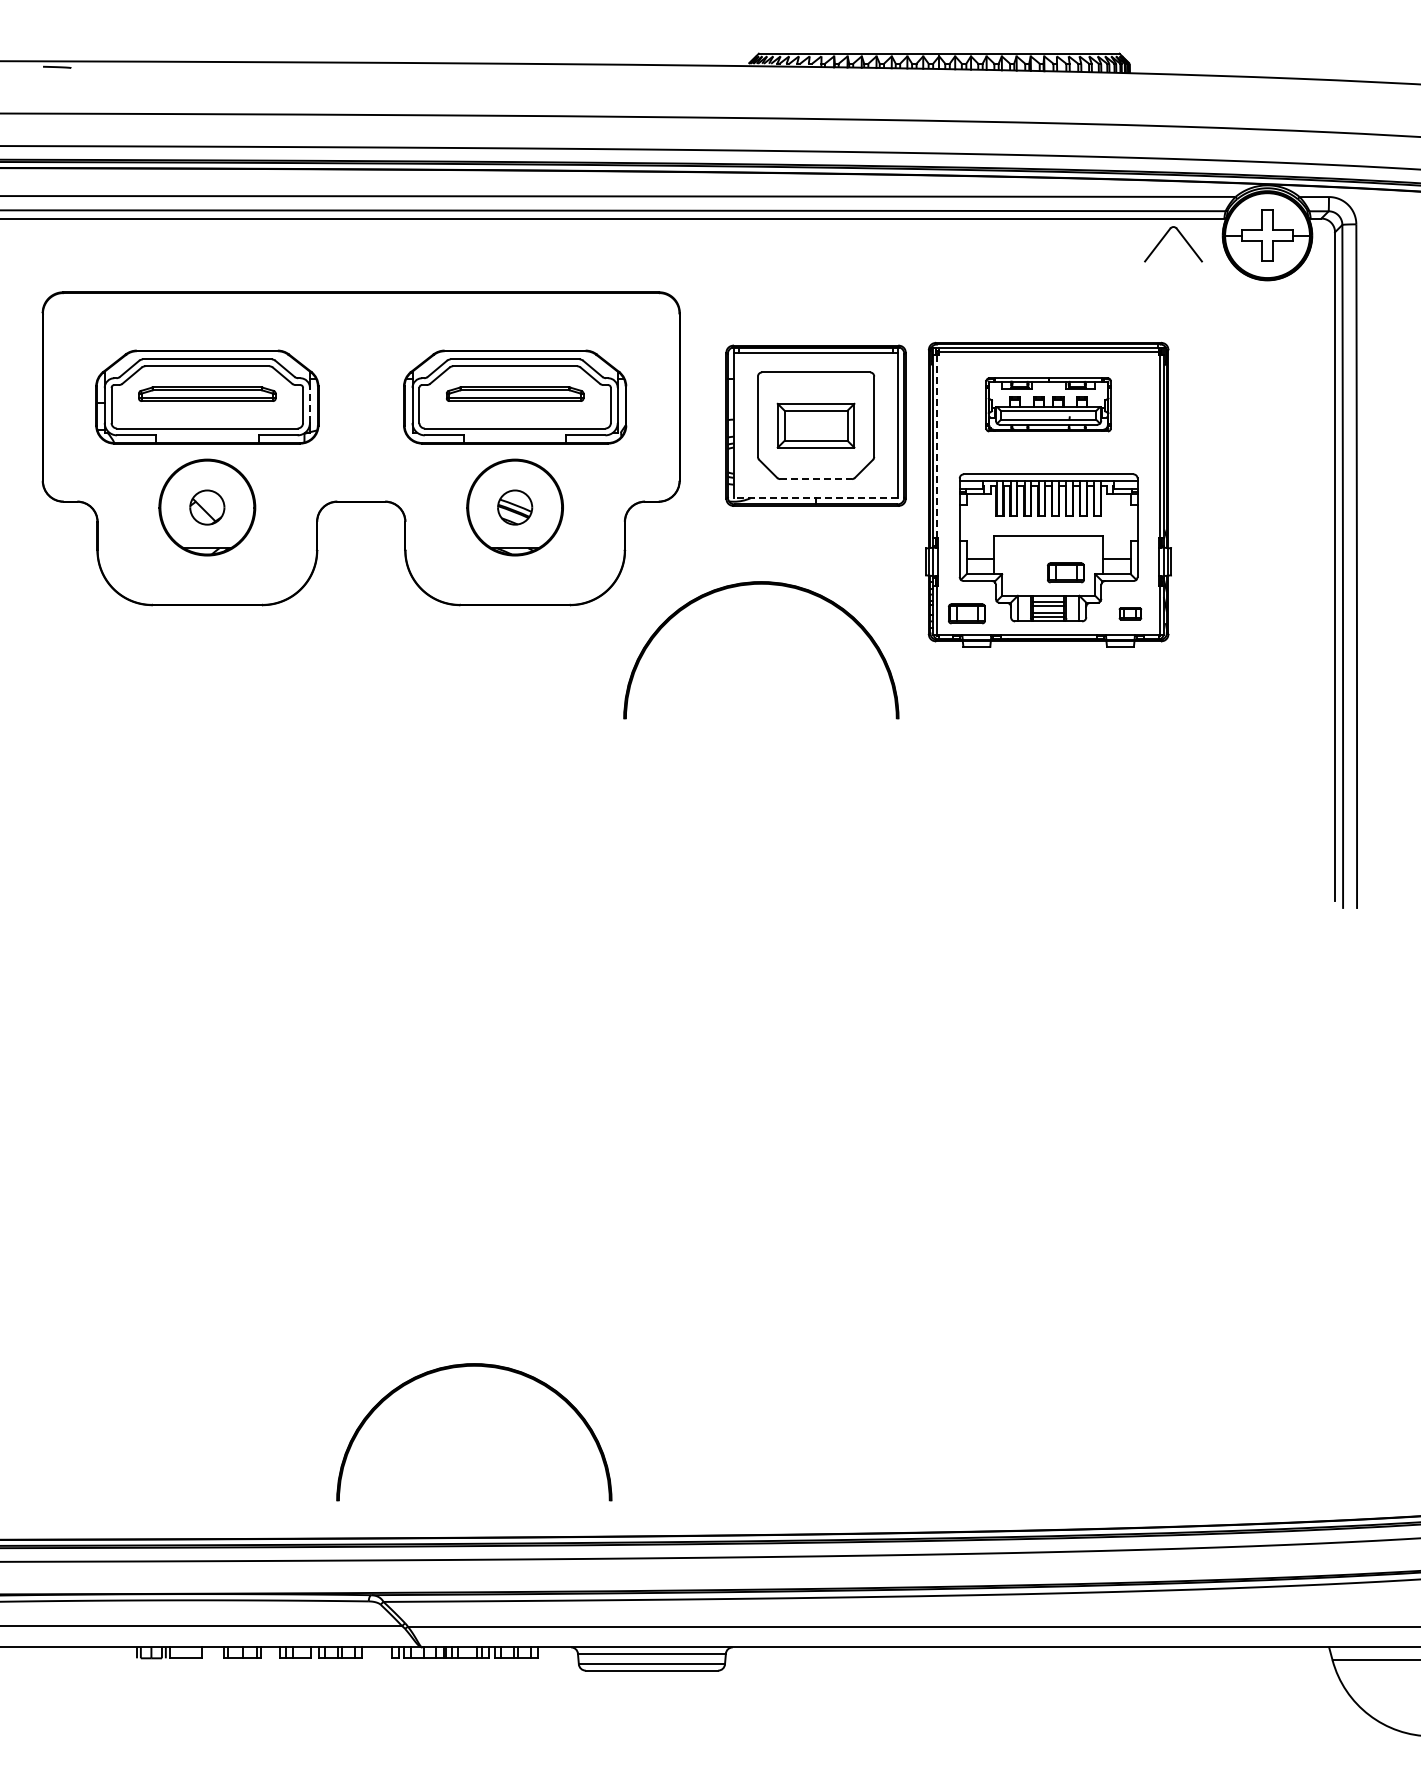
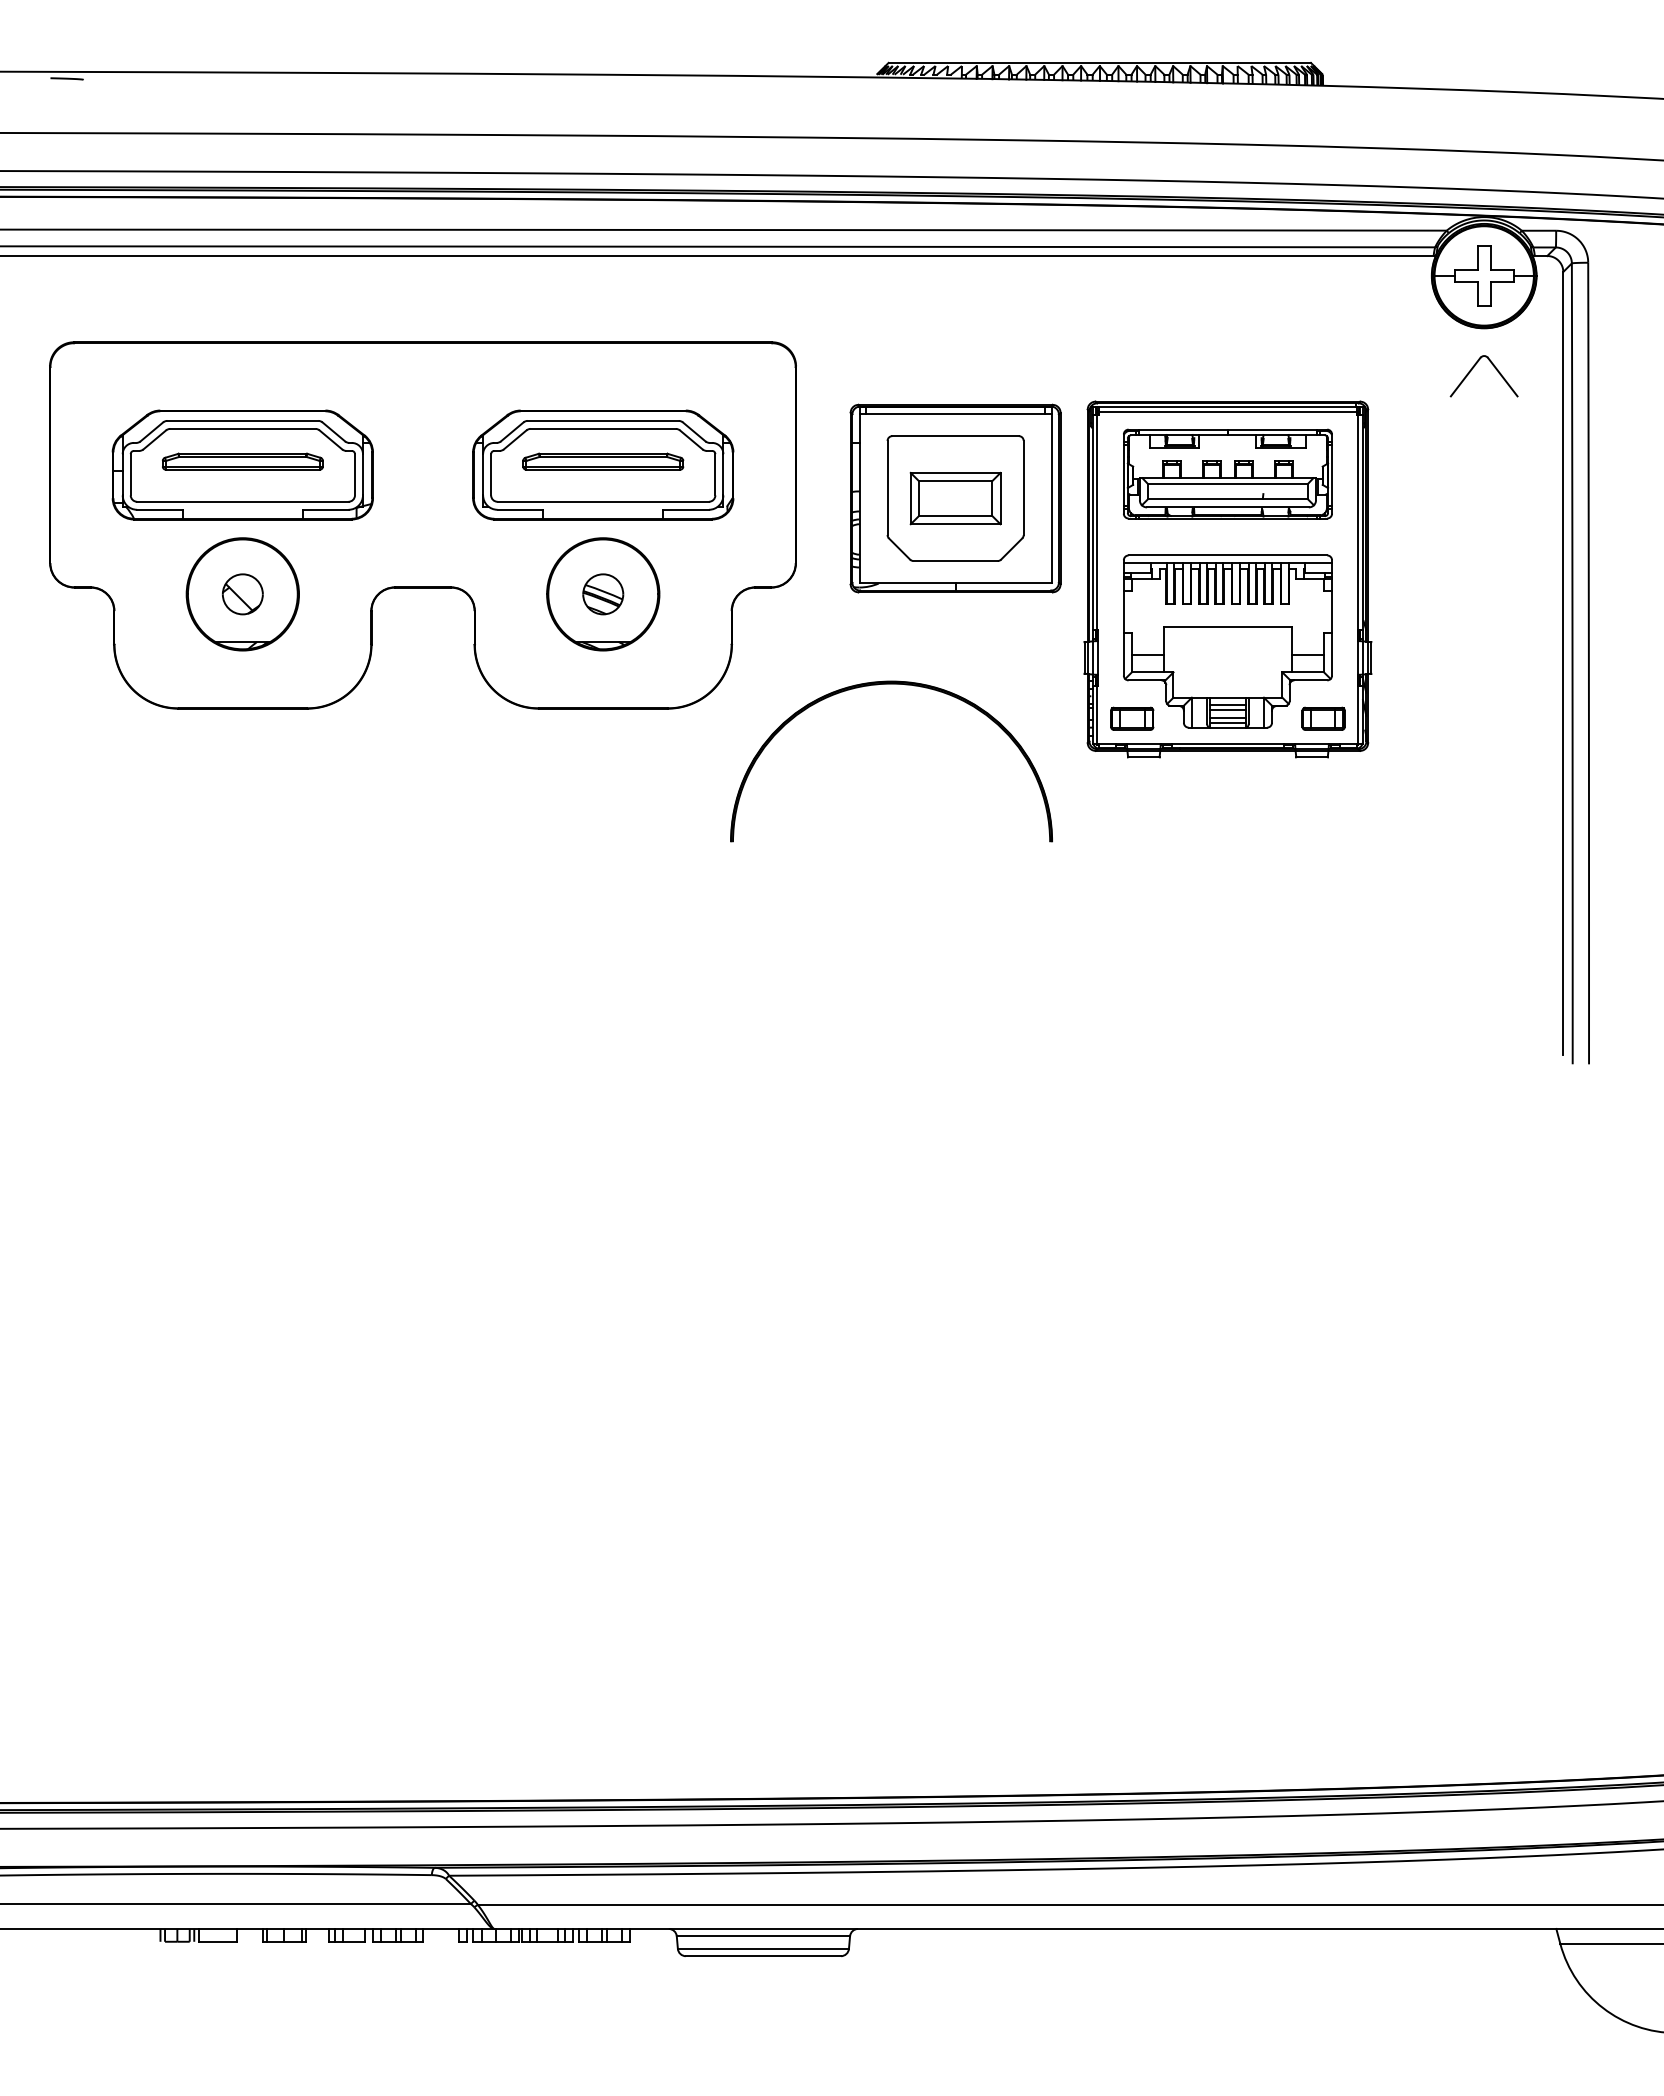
part: (1163, 239) -> (1472, 370), moved
part: (1048, 404) -> (1227, 473), size x1.43
line: (309, 405) -> (362, 474), dashed -> solid
line: (937, 446) -> (1097, 522), dashed -> solid
line: (816, 479) -> (956, 561), dashed -> solid
line: (815, 498) -> (954, 583), dashed -> solid
part: (1065, 572) -> (1247, 670), removed
part: (1130, 613) -> (1323, 718), size x1.67
part: (464, 1367) -> (543, 1601), removed

